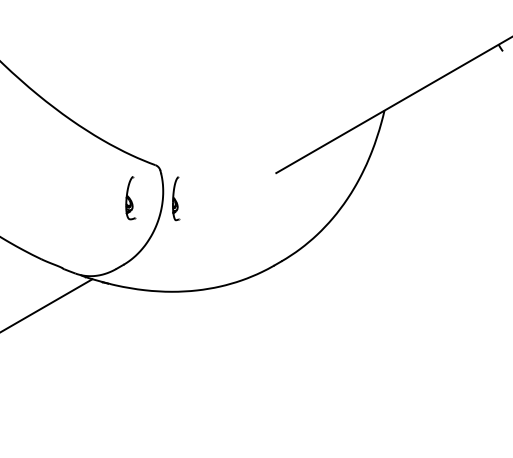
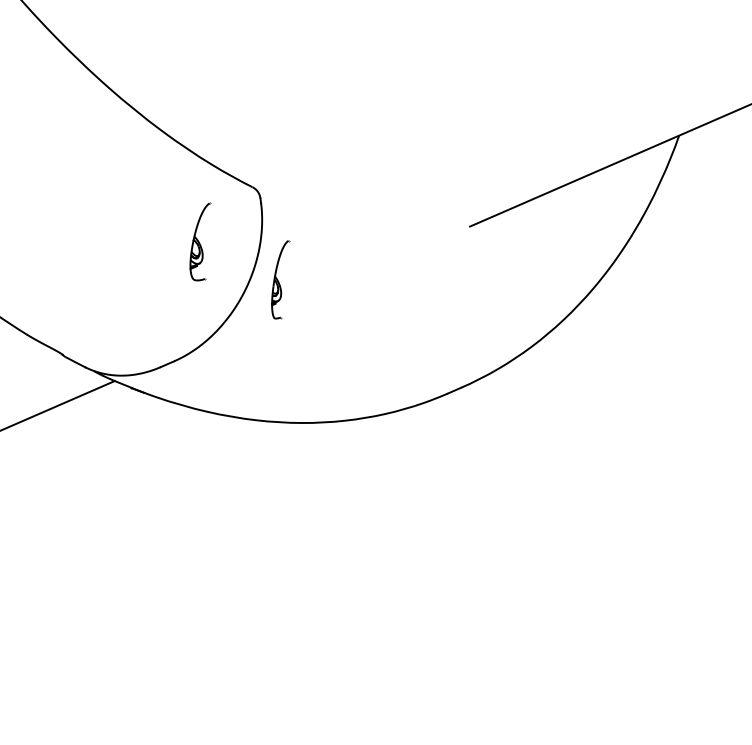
part: (176, 198) -> (280, 279), moved

